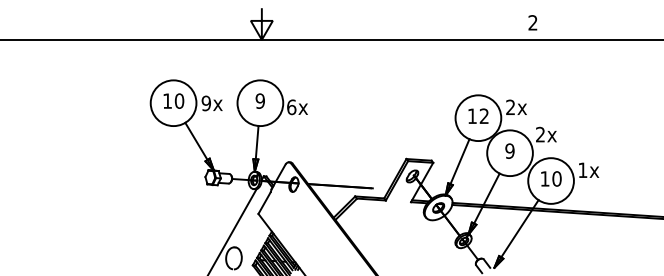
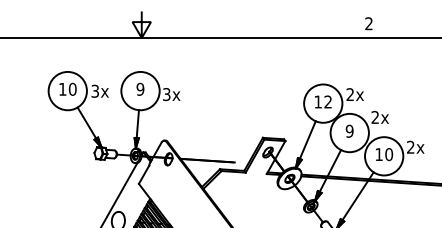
text: (205, 102) -> (94, 90), 9x -> 3x
text: (291, 107) -> (166, 94), 6x -> 3x
text: (582, 169) -> (410, 146), 1x -> 2x

